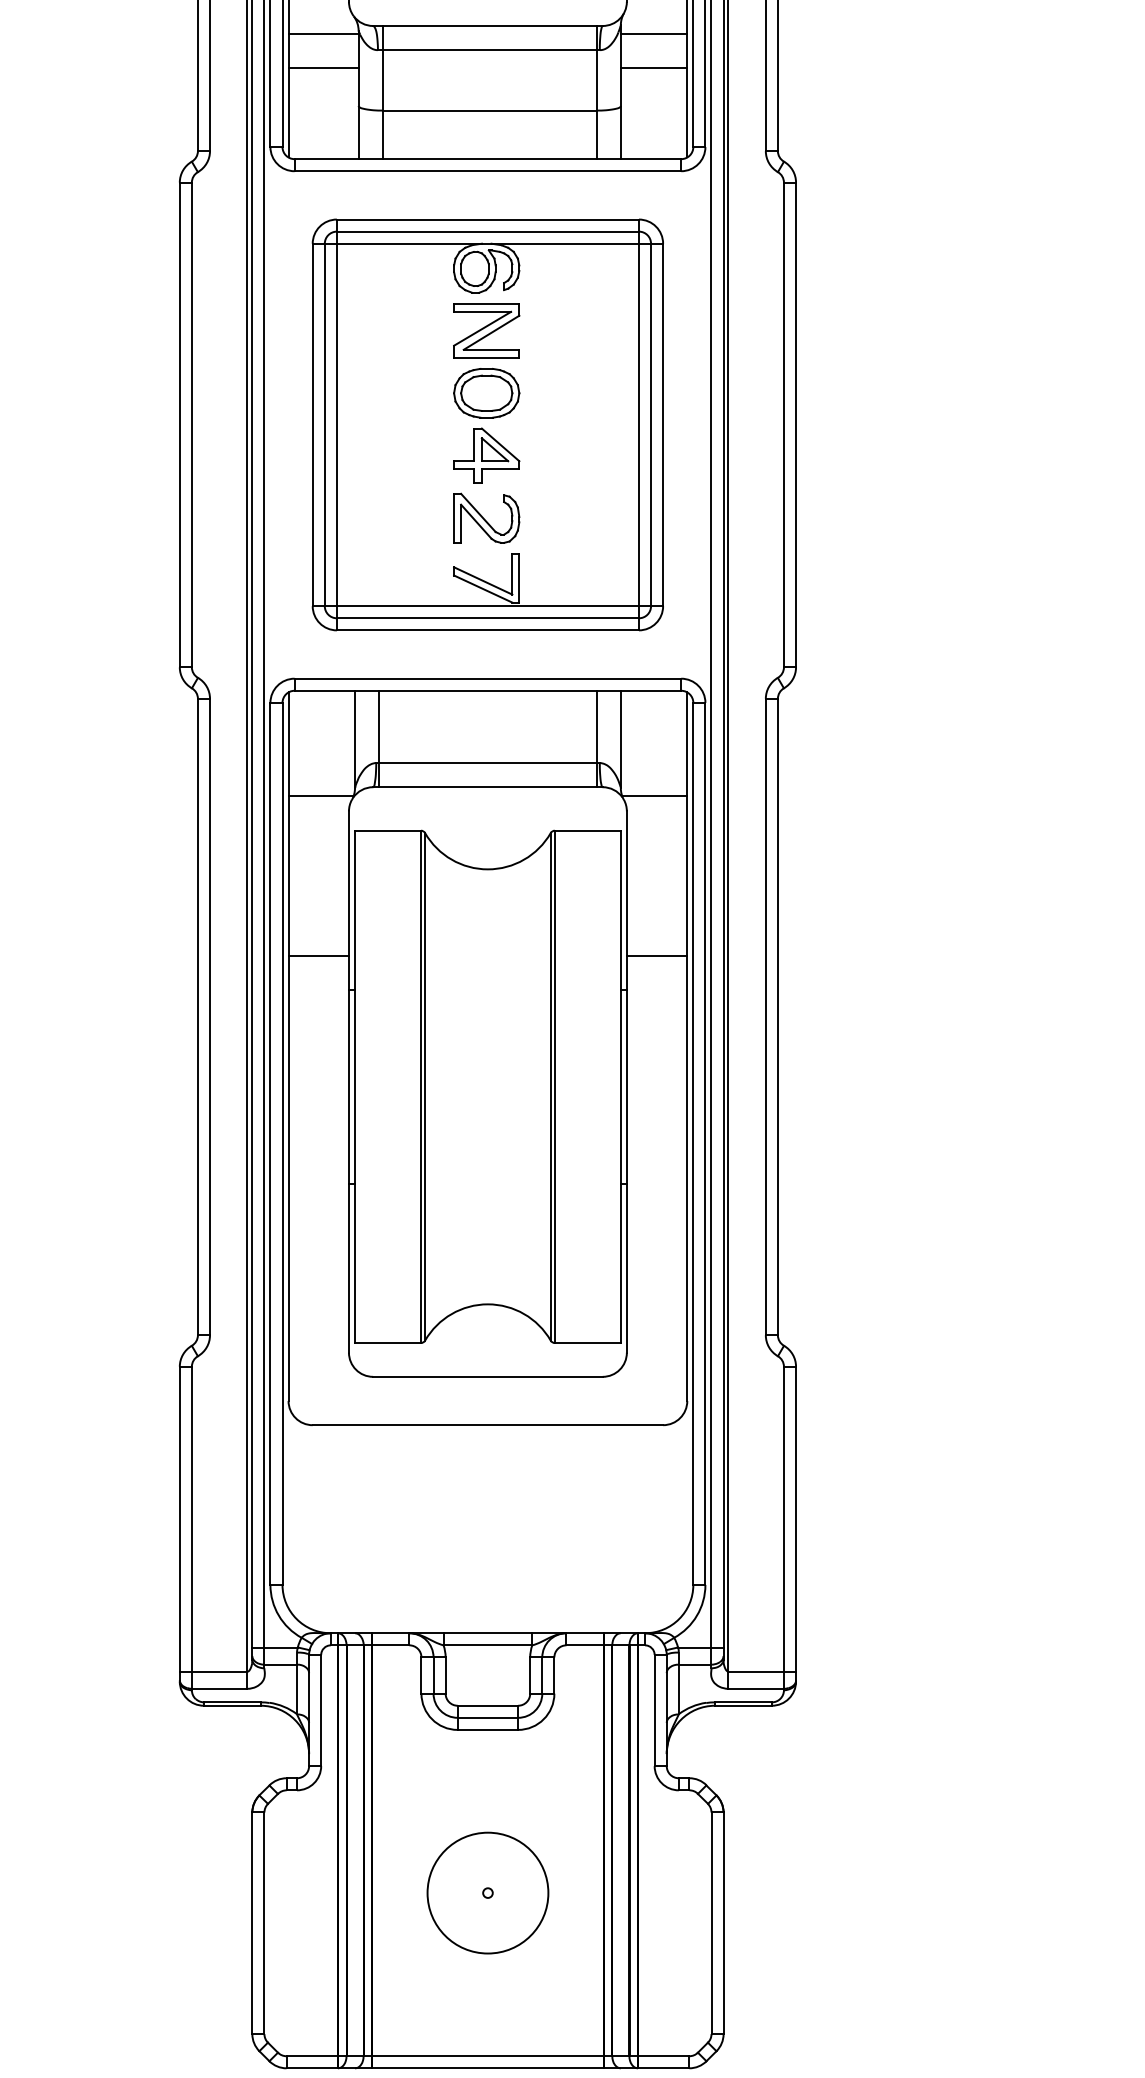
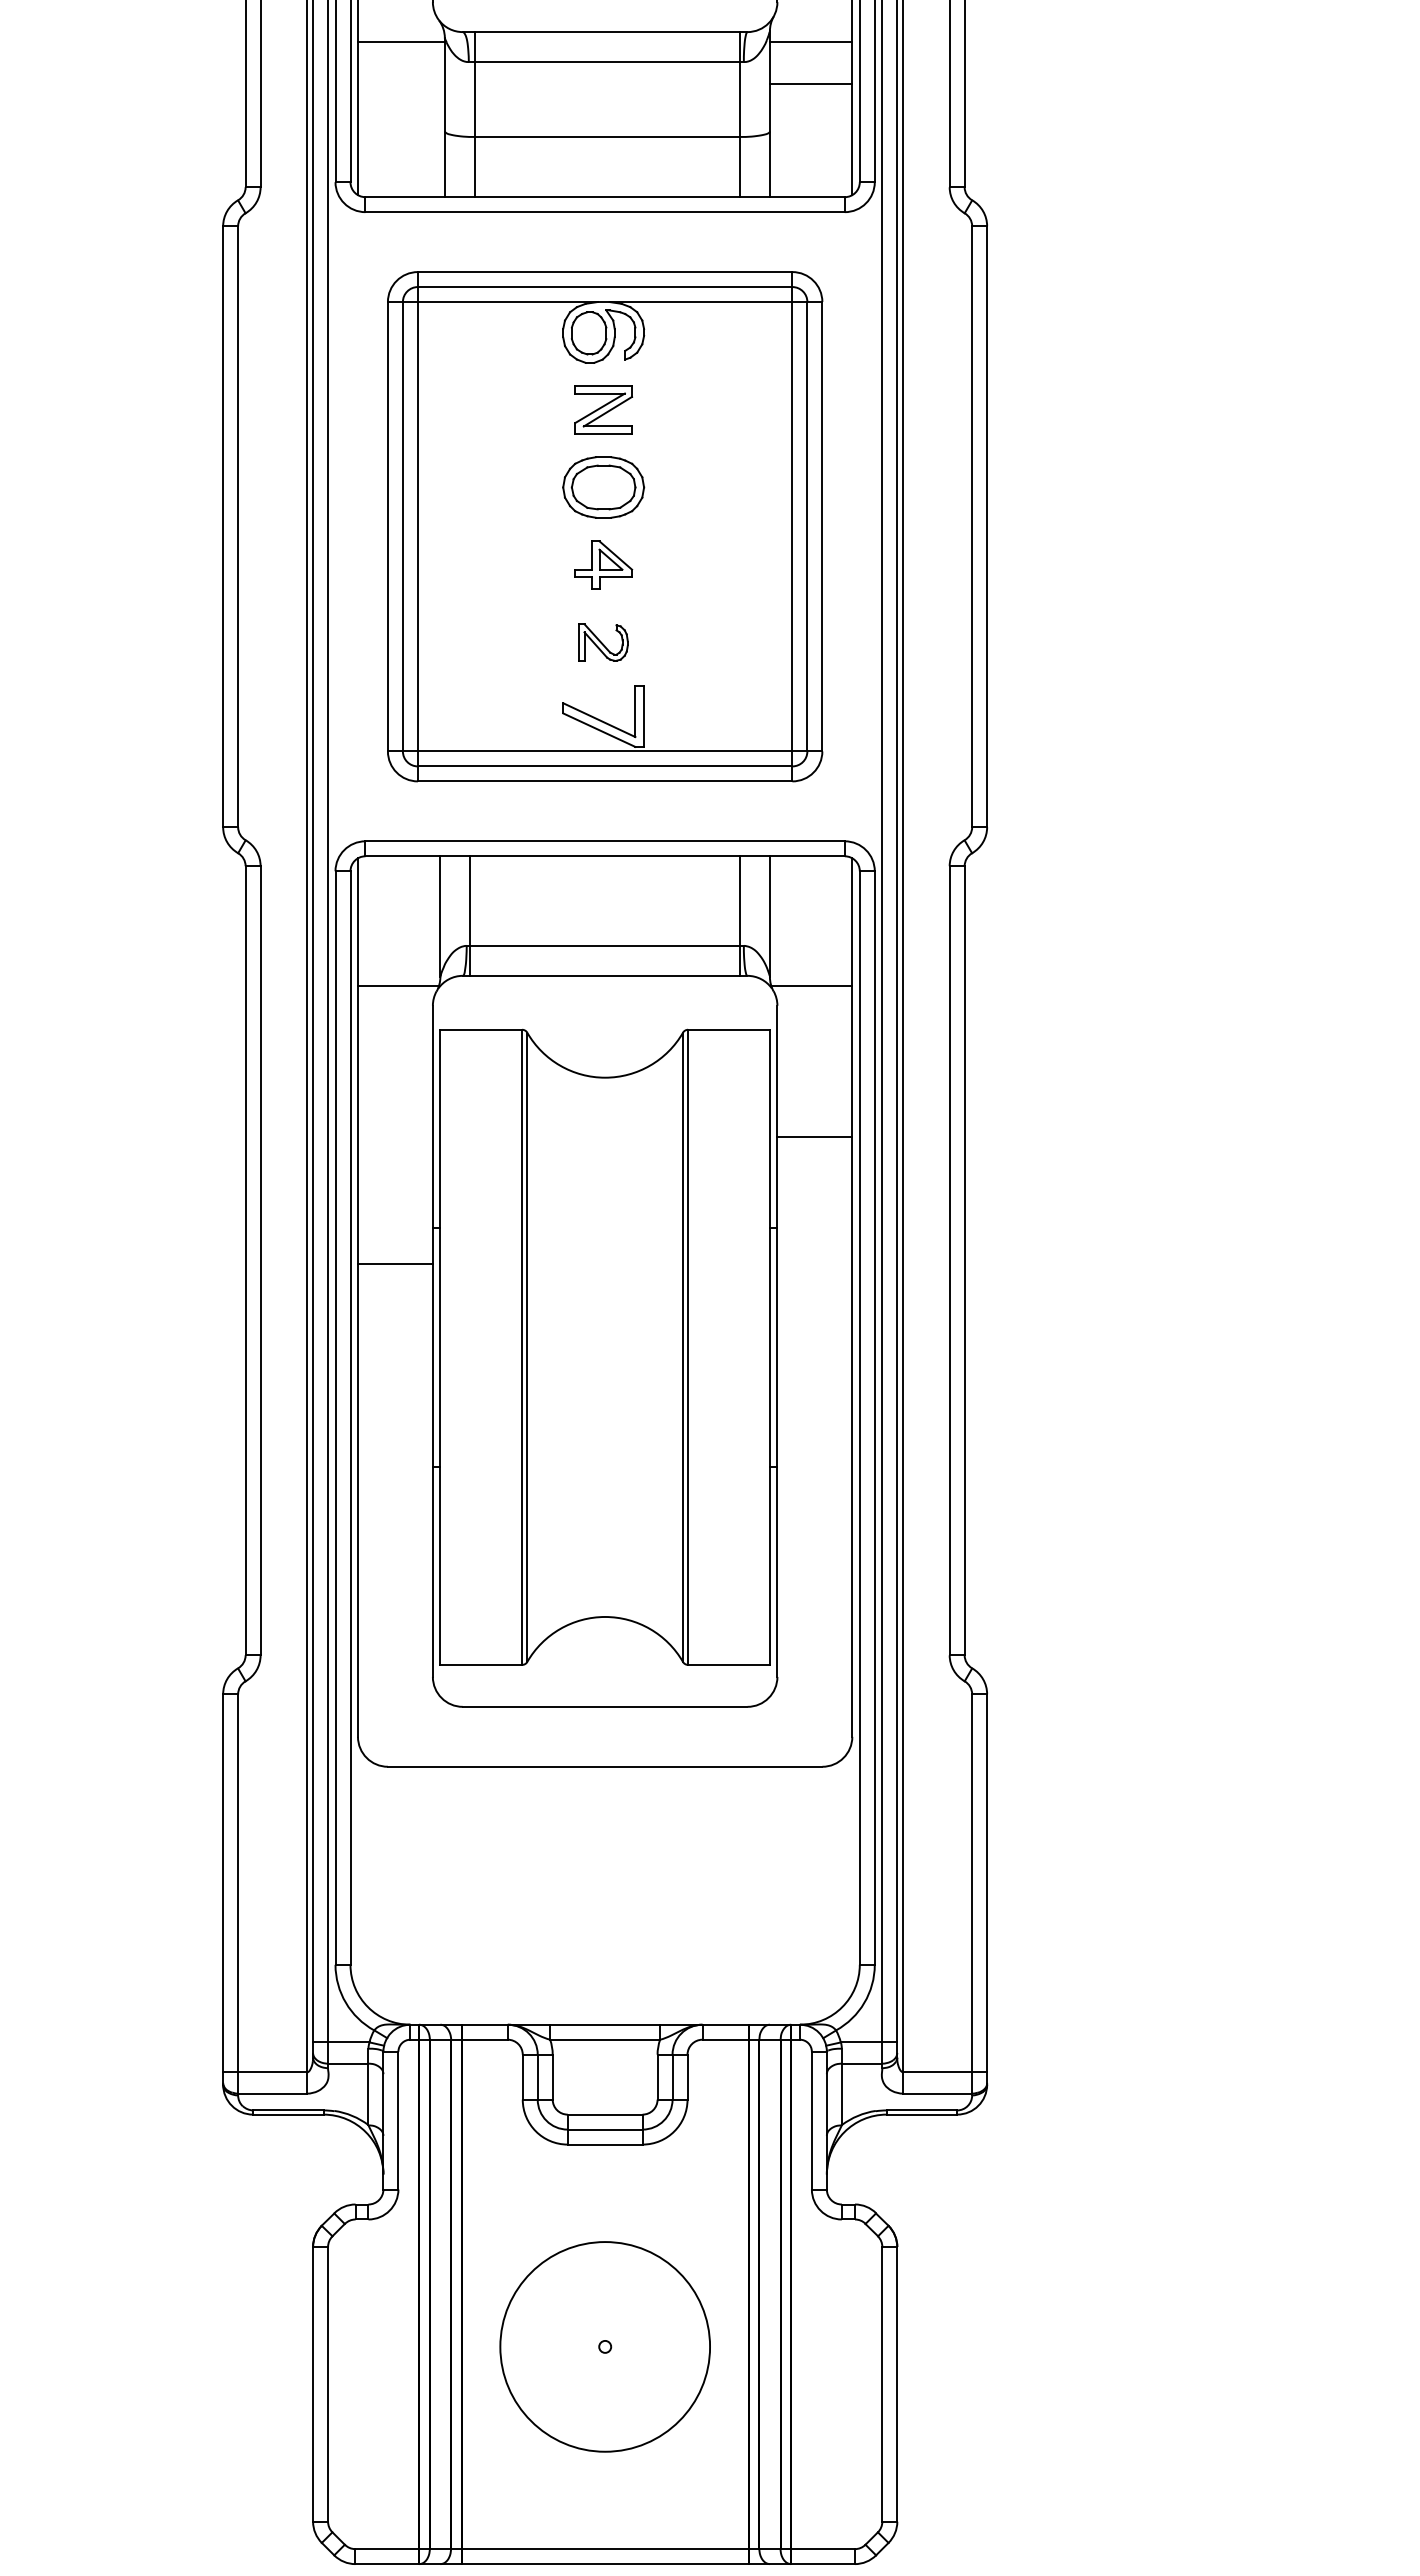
line: (322, 67) -> (400, 83), removed
part: (486, 330) -> (603, 409), size x0.7
part: (486, 455) -> (603, 564), size x0.7
part: (486, 518) -> (603, 642), size x0.6
line: (318, 956) -> (394, 1263), moved
line: (656, 956) -> (814, 1136), moved
circle: (488, 1892) -> (605, 2346), size x1.4

